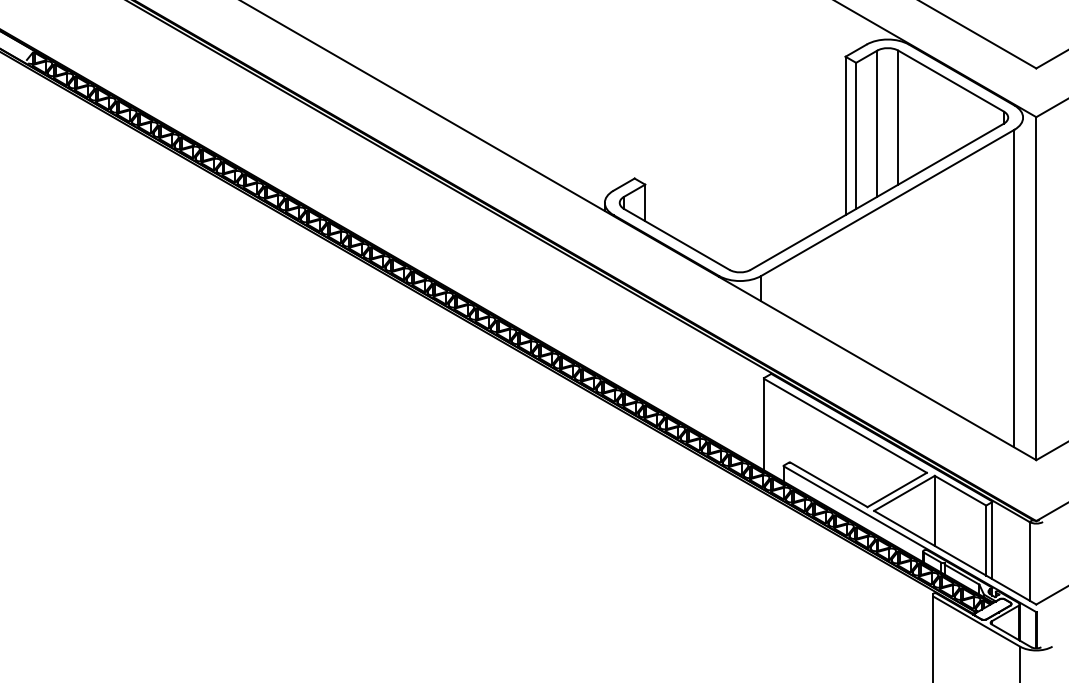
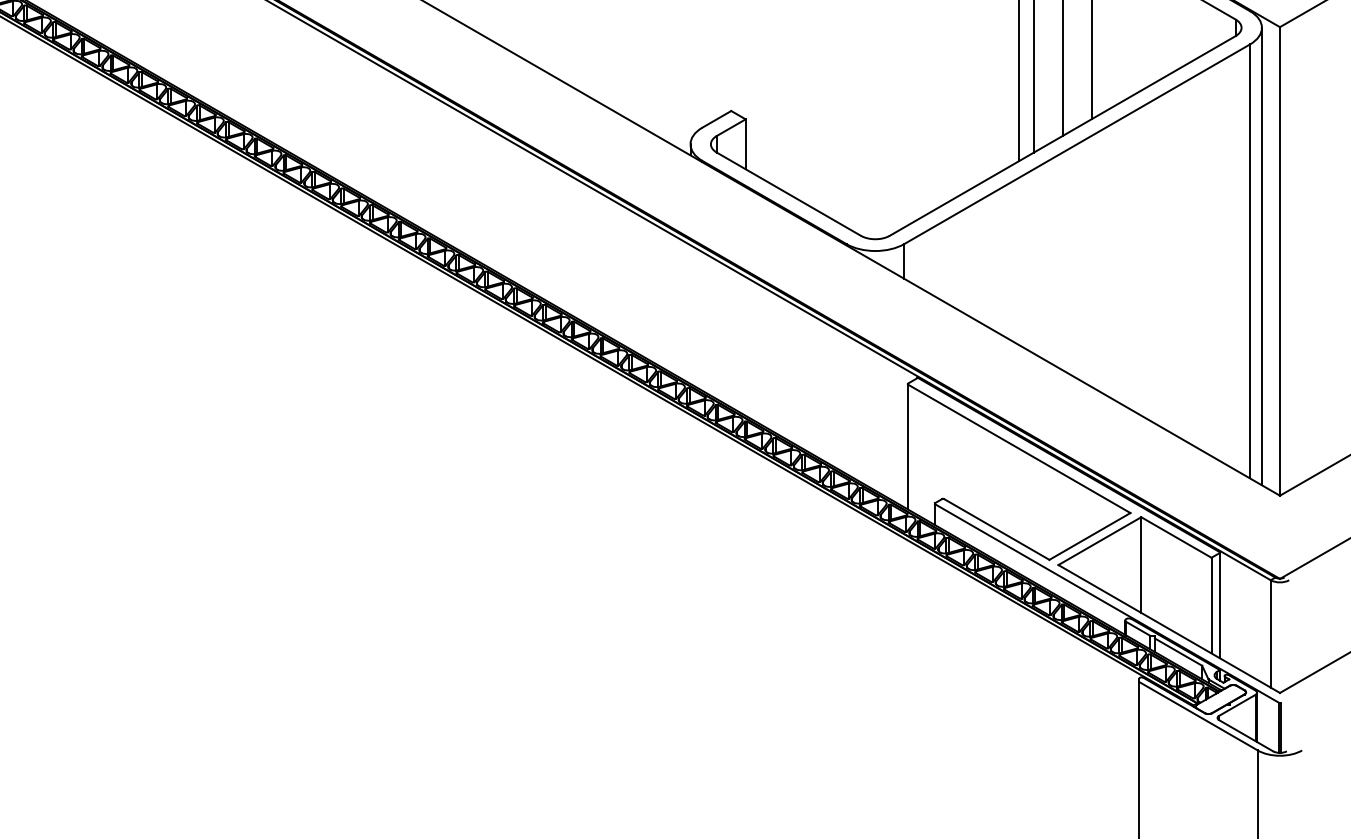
line: (1023, 284) -> (1262, 255), added

